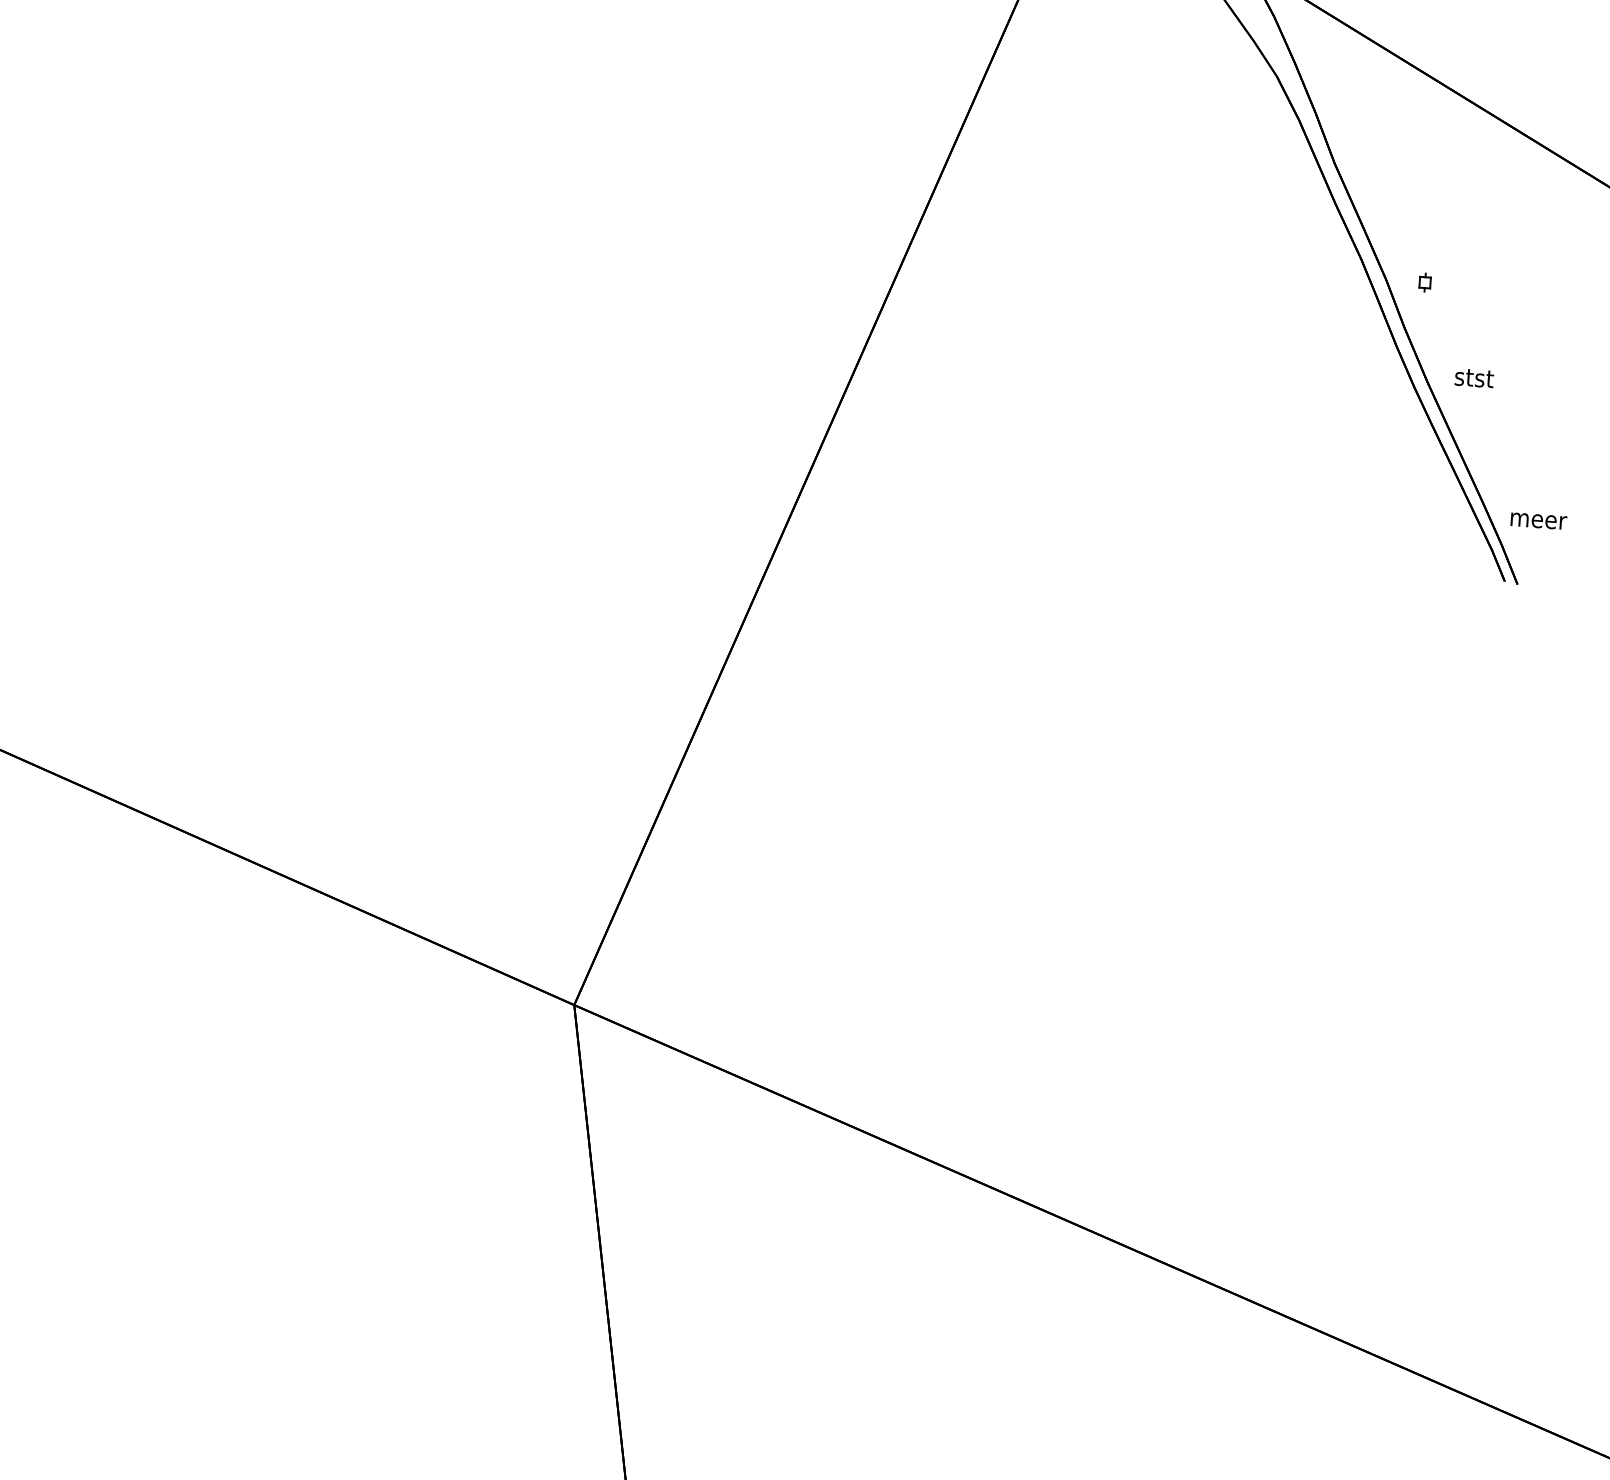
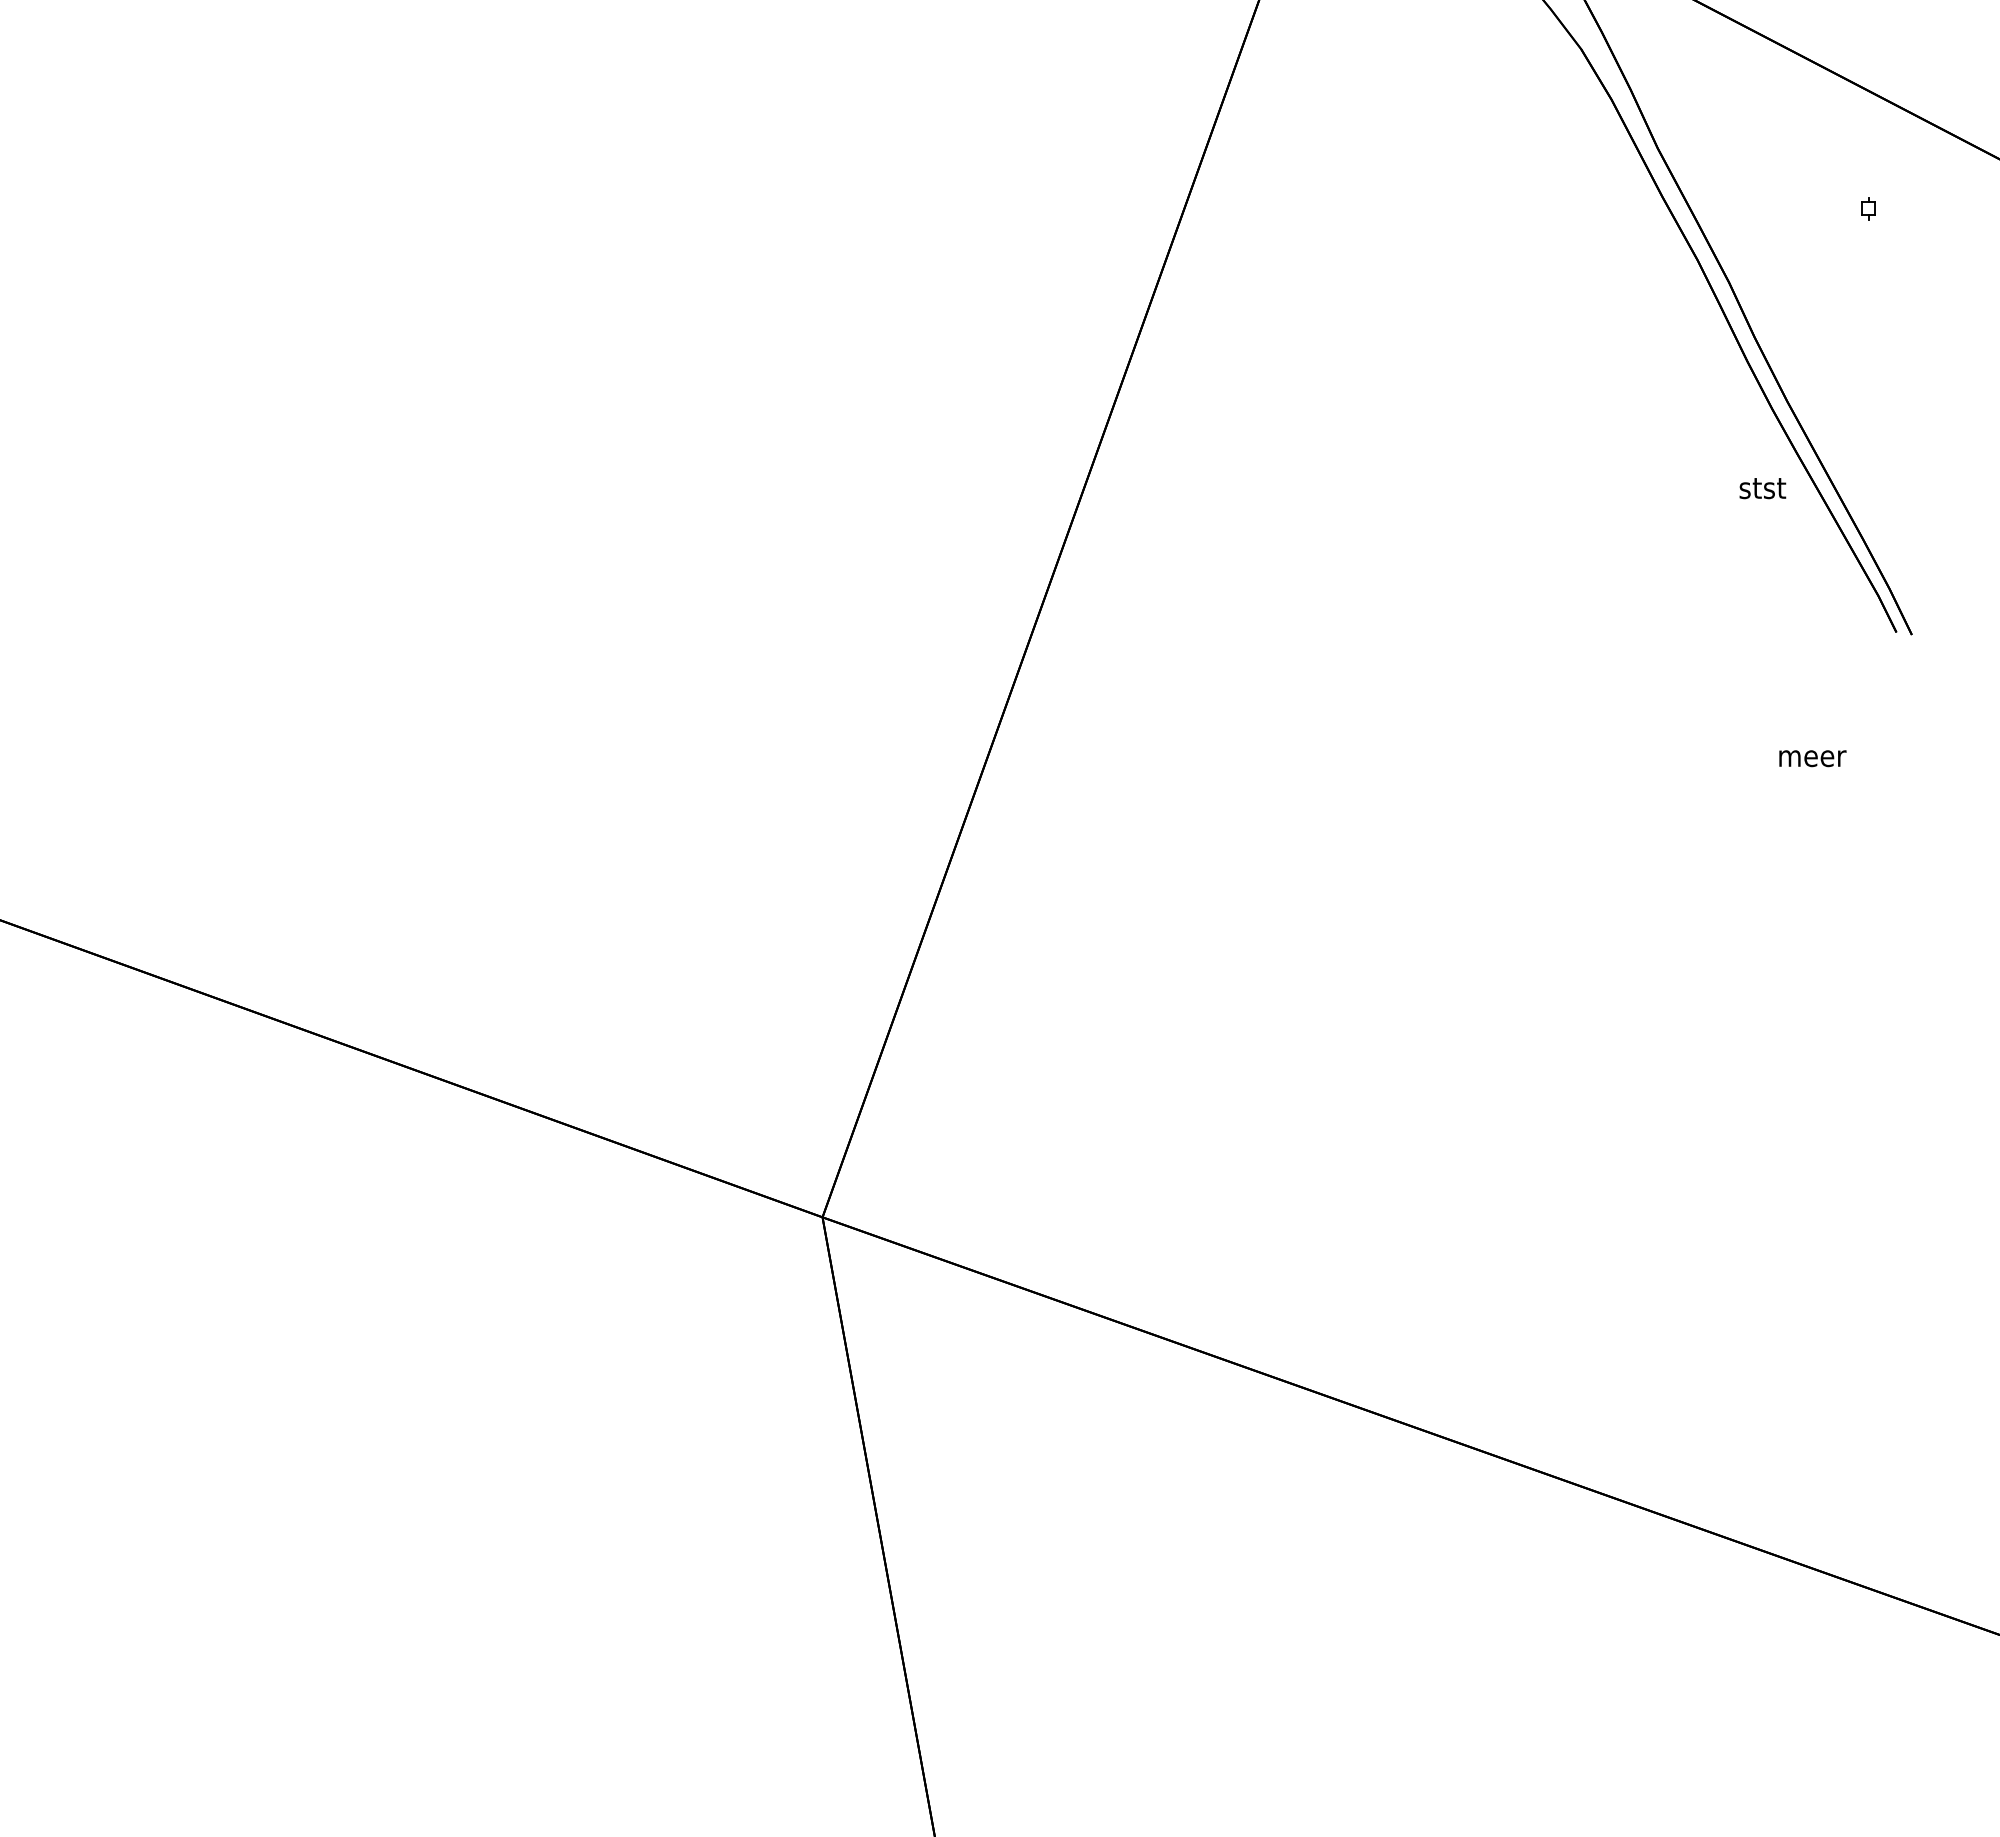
part: (1424, 282) -> (1868, 208), moved
text: (1474, 378) -> (1762, 488), moved
text: (1538, 521) -> (1812, 758), moved

